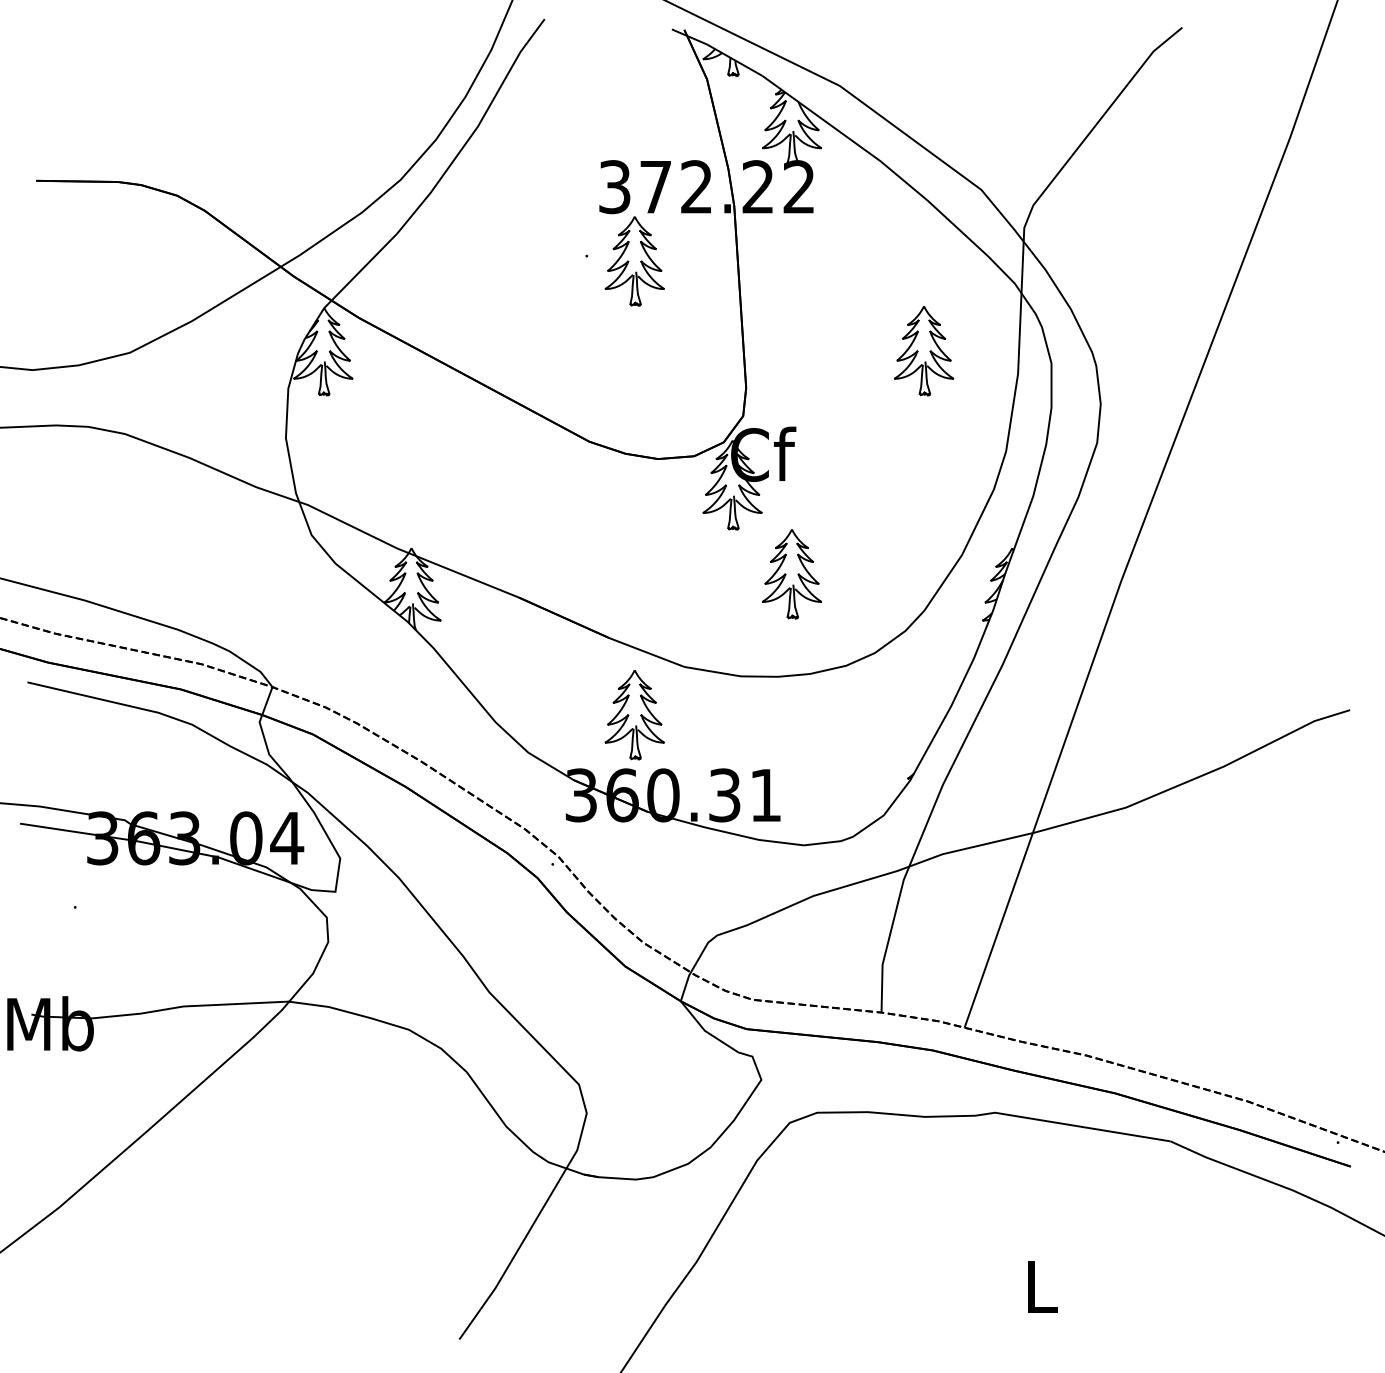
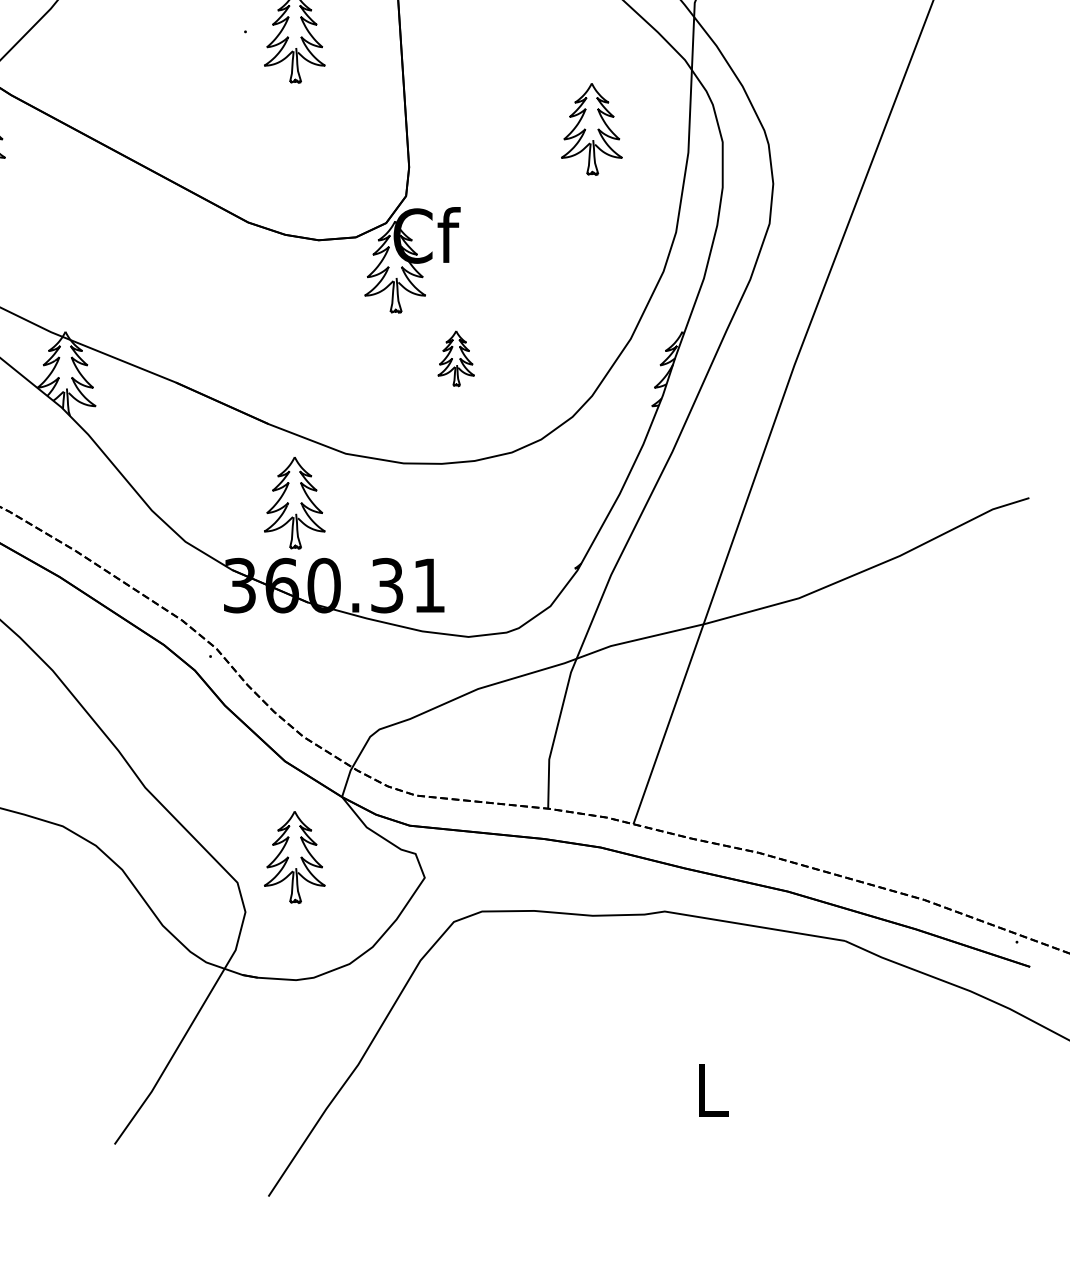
part: (791, 574) -> (455, 358), size x0.6
part: (634, 1060) -> (294, 857), added

